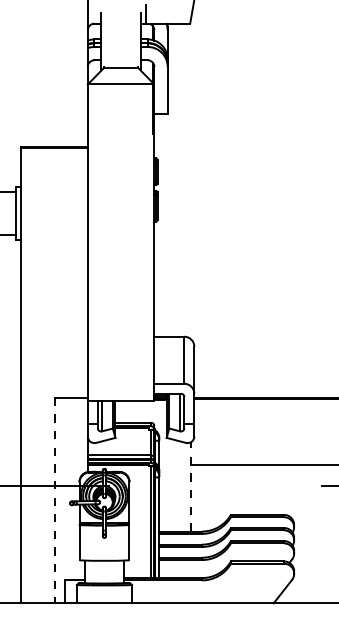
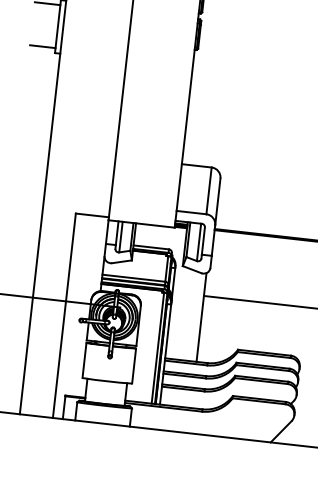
line: (191, 486) -> (202, 317), dashed -> solid
line: (54, 500) -> (64, 315), dashed -> solid

